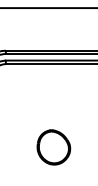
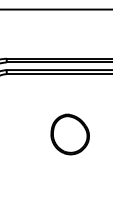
part: (53, 147) -> (69, 134), moved

